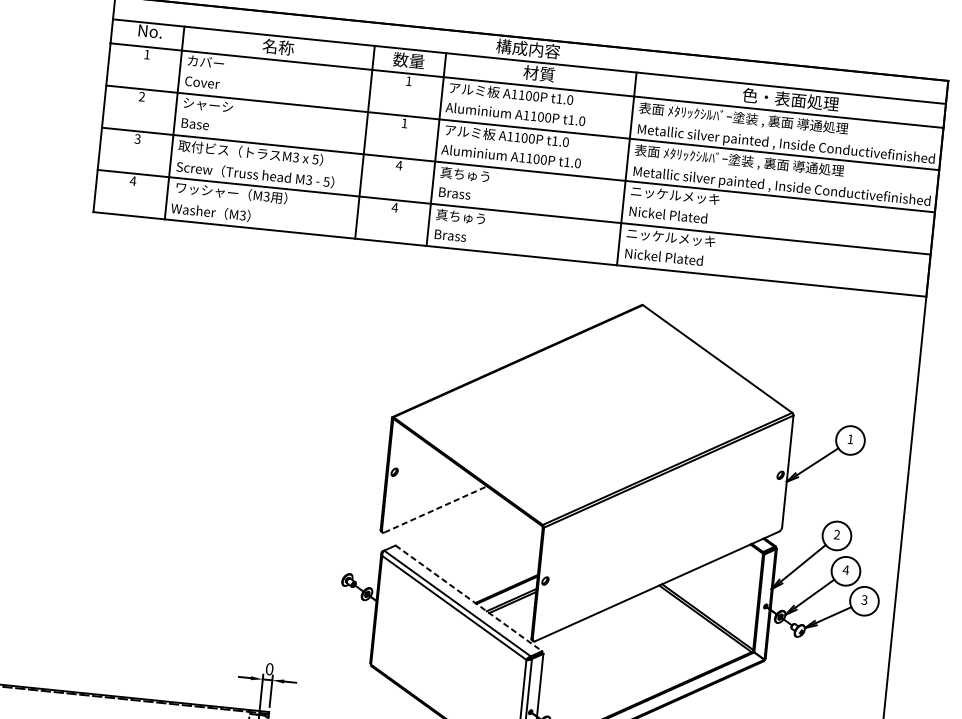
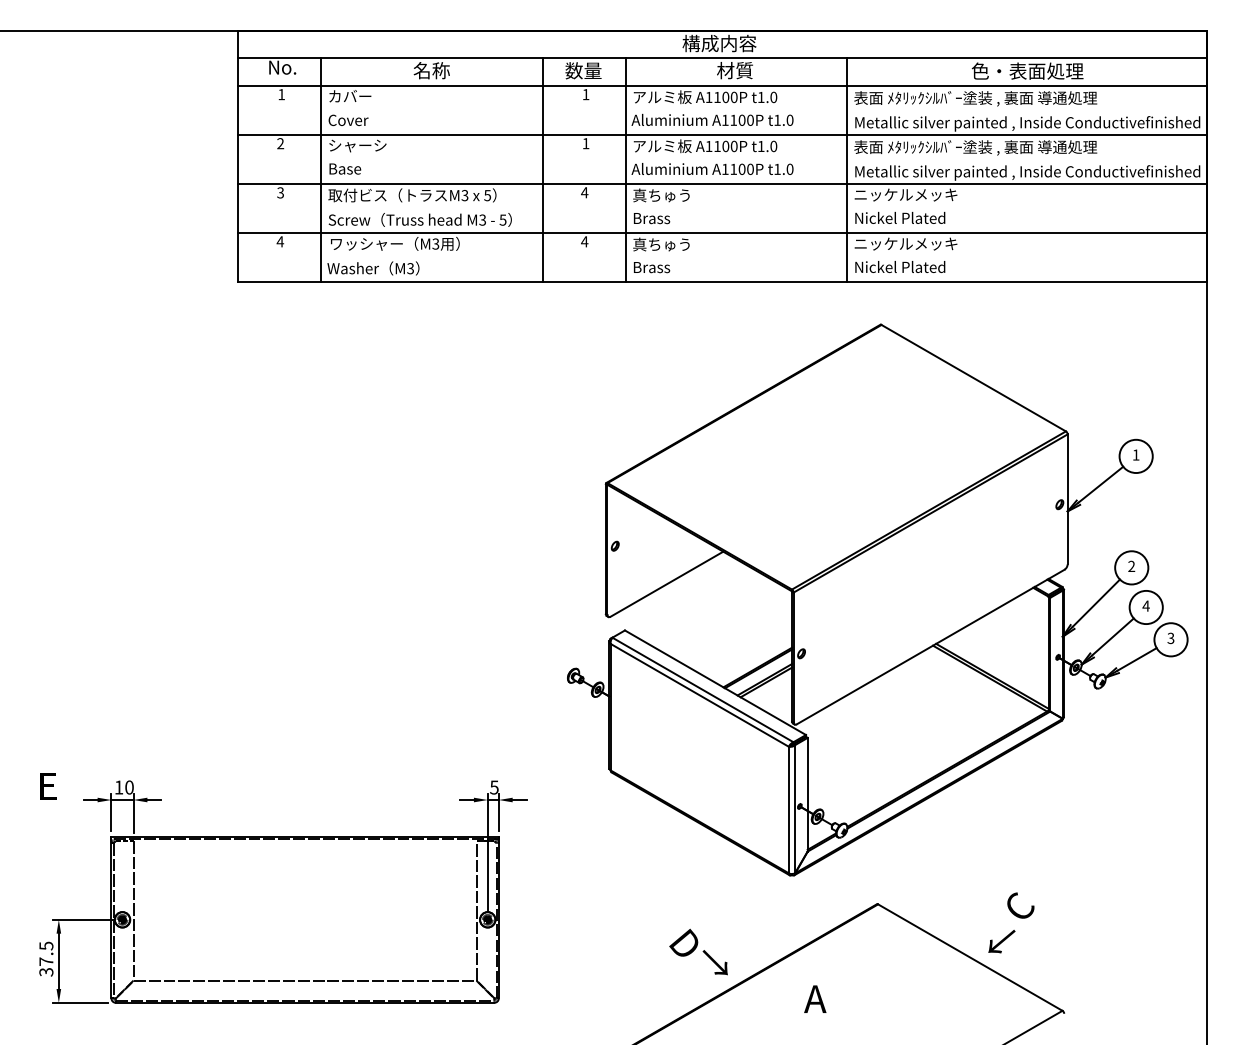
line: (436, 508) -> (667, 583), dashed -> solid
line: (468, 598) -> (715, 682), dashed -> solid
text: (269, 669) -> (494, 787), 0 -> 5

